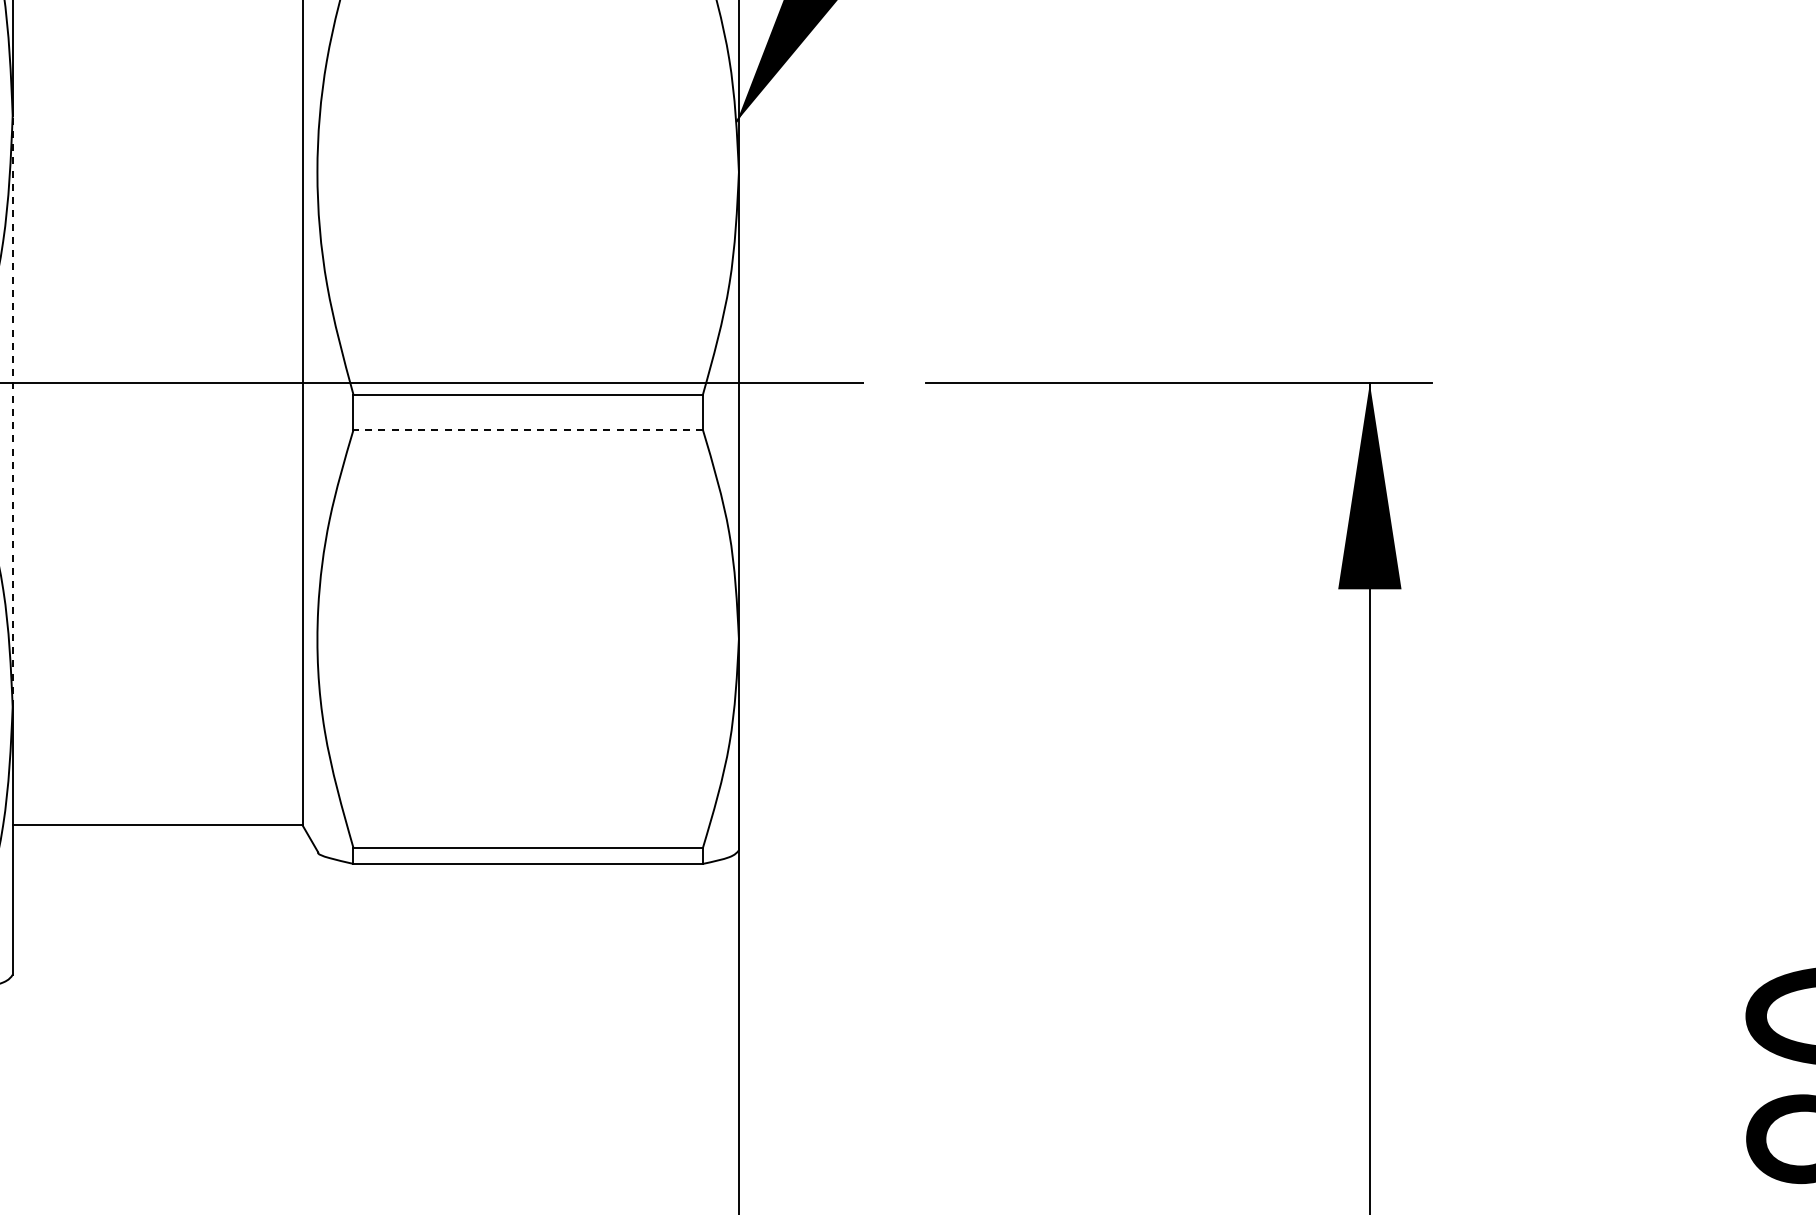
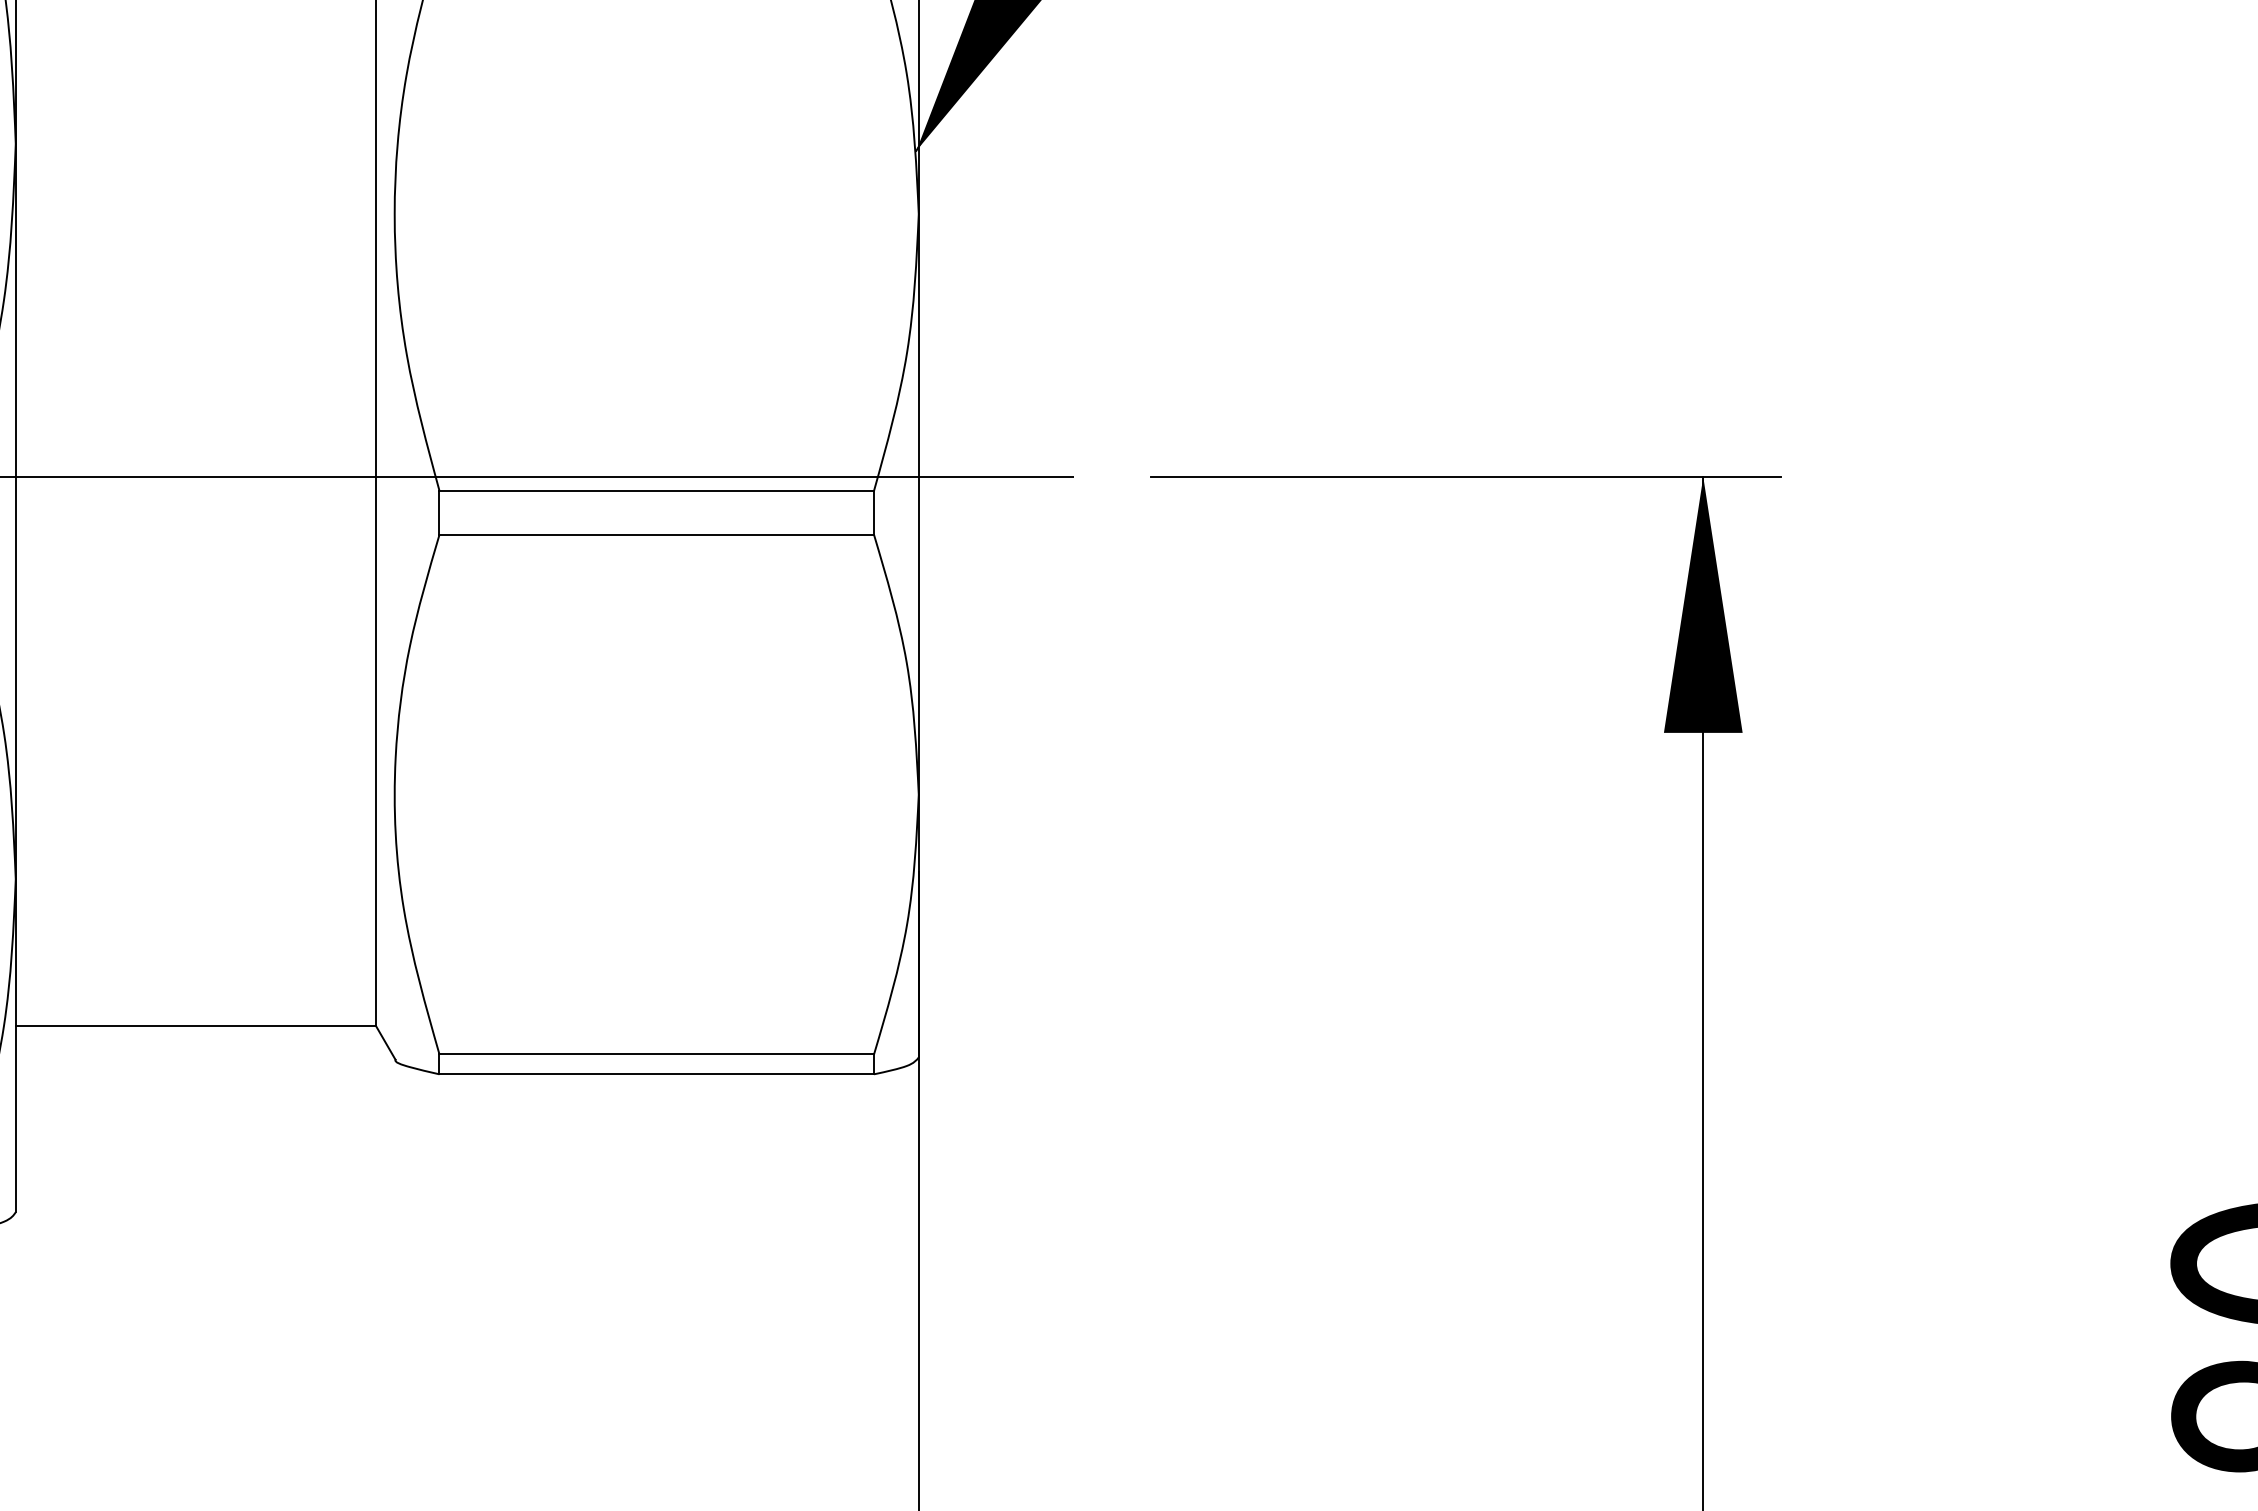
line: (12, 411) -> (15, 511), dashed -> solid
line: (528, 430) -> (657, 535), dashed -> solid

